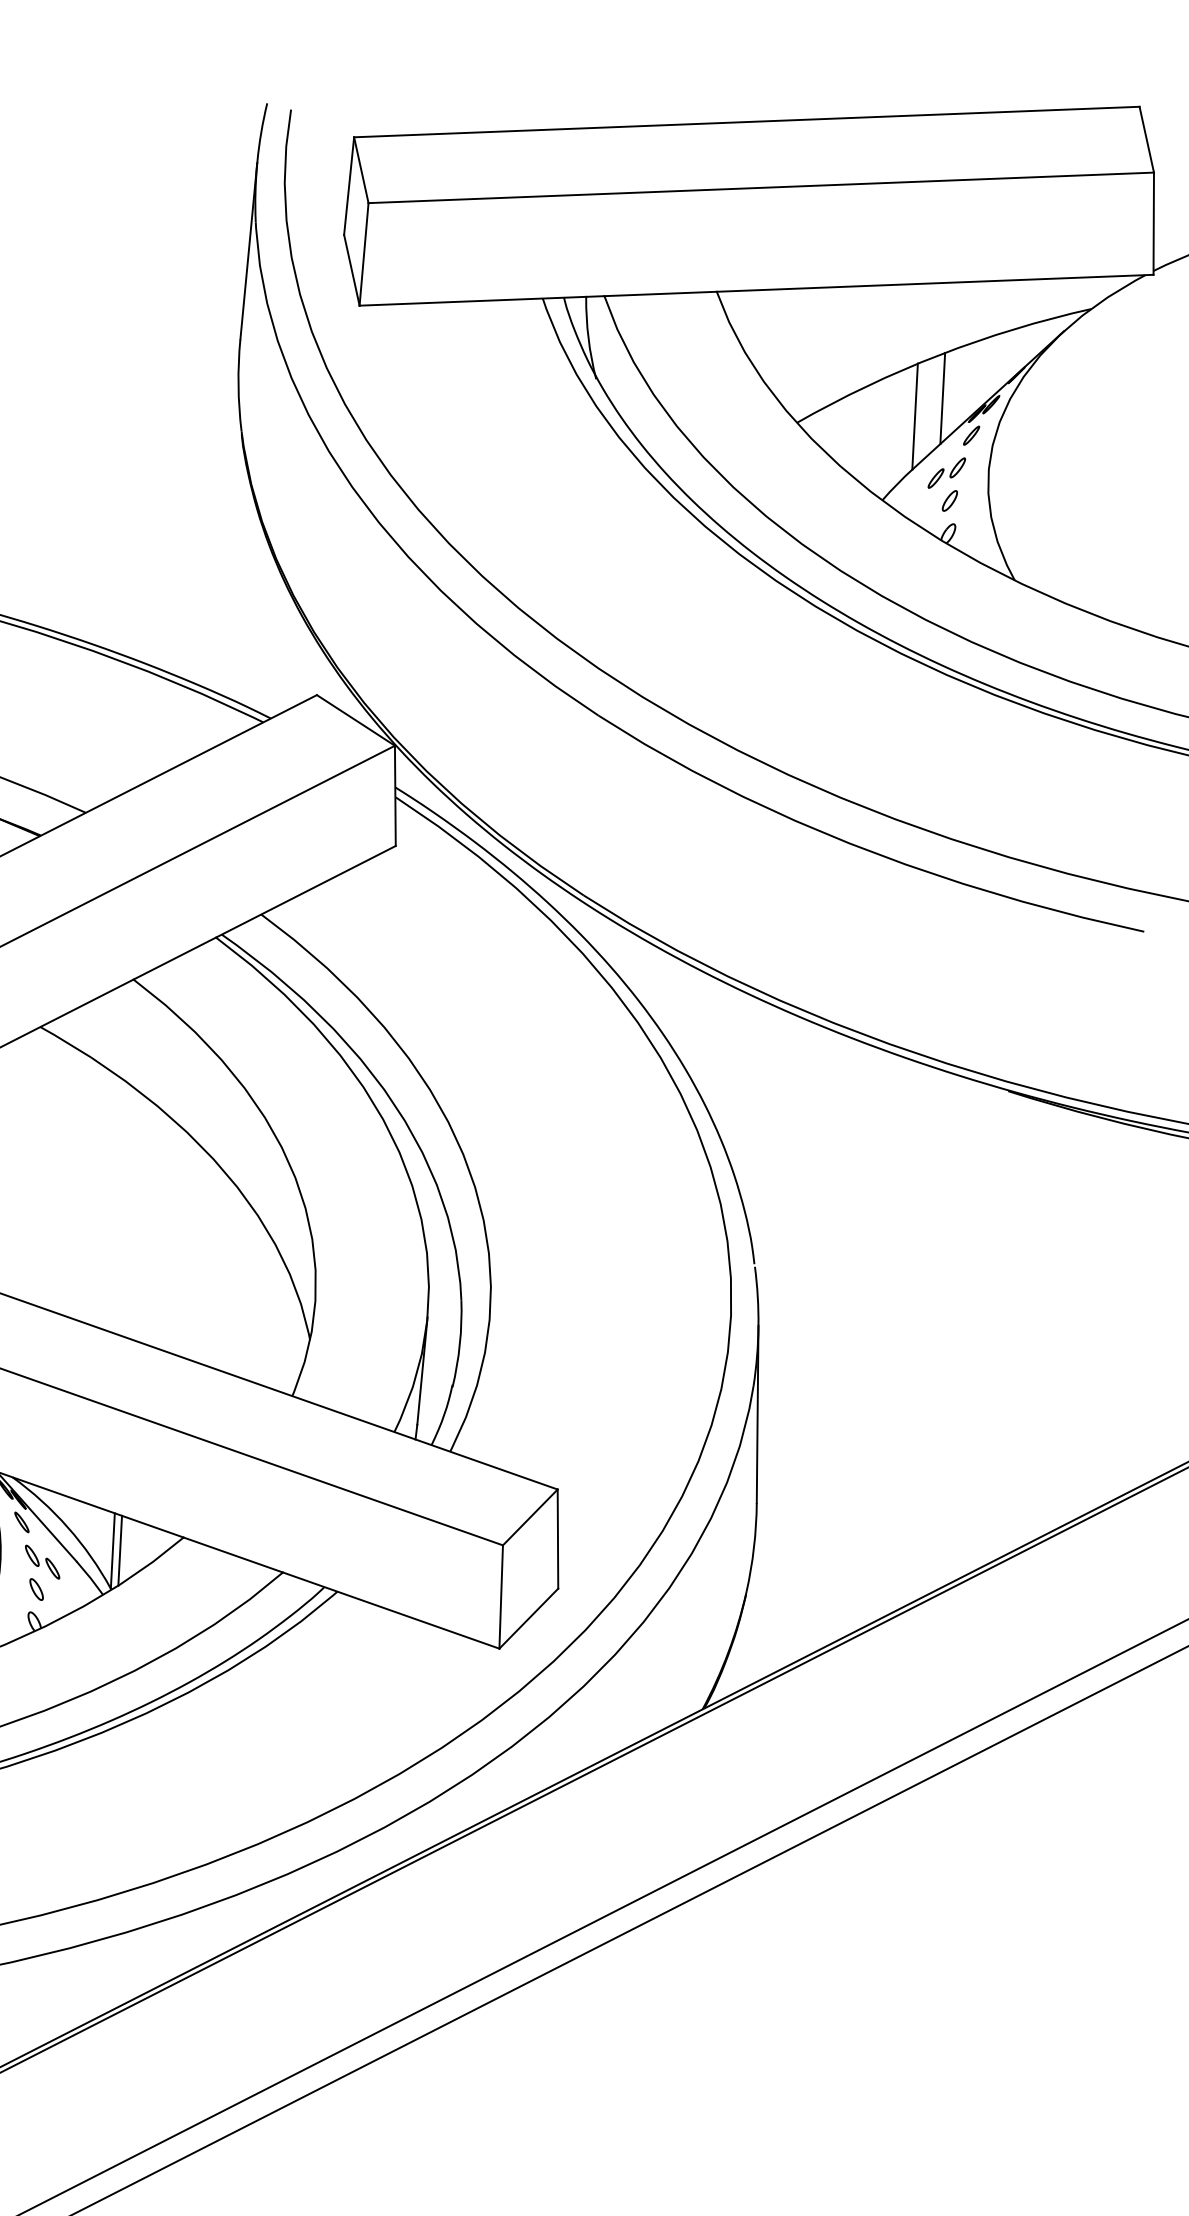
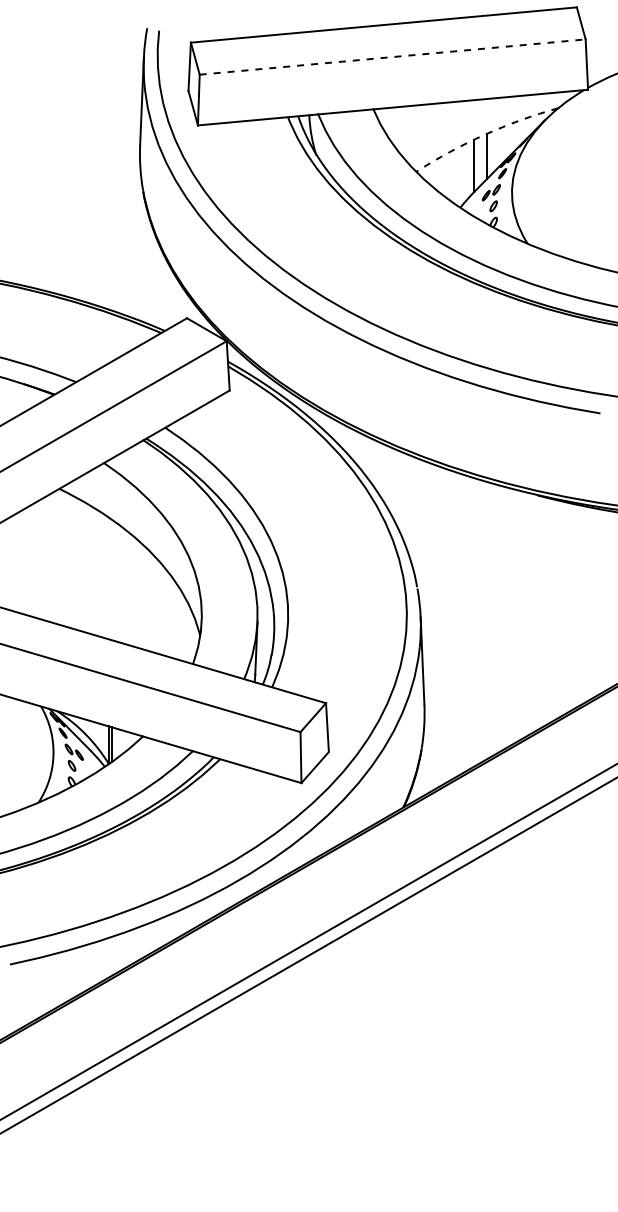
line: (760, 188) -> (392, 57), solid -> dashed
arc: (939, 354) -> (484, 134), solid -> dashed

